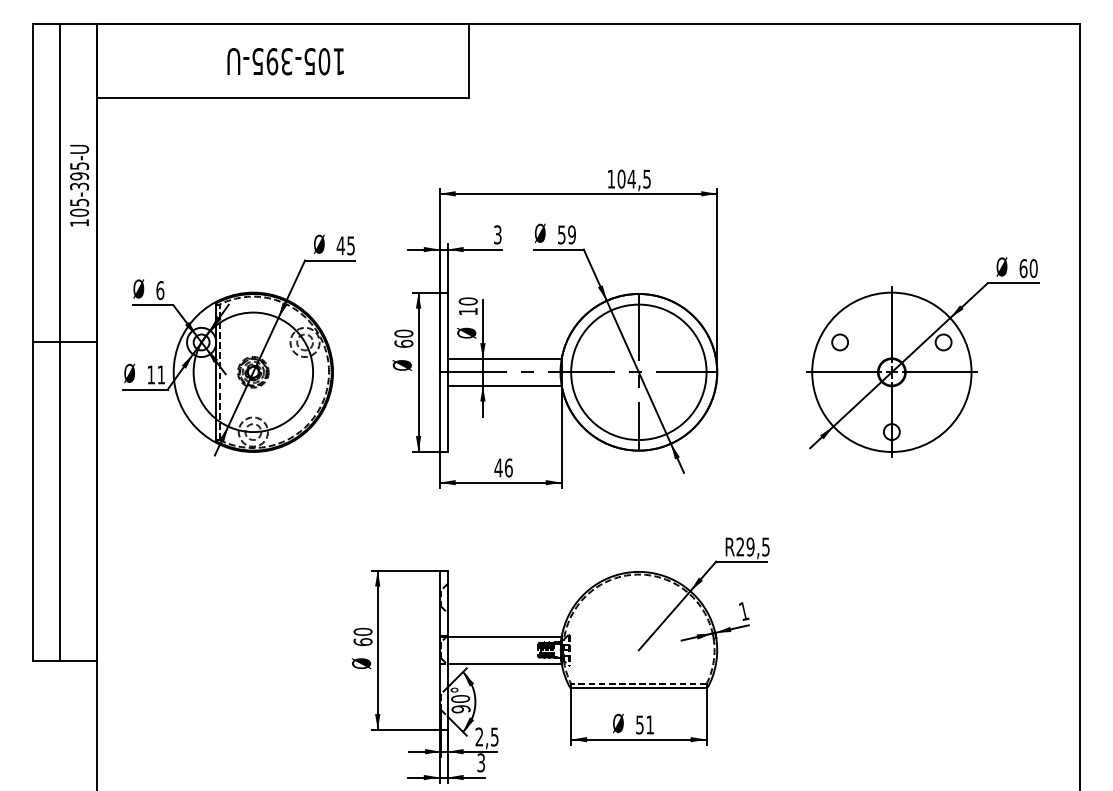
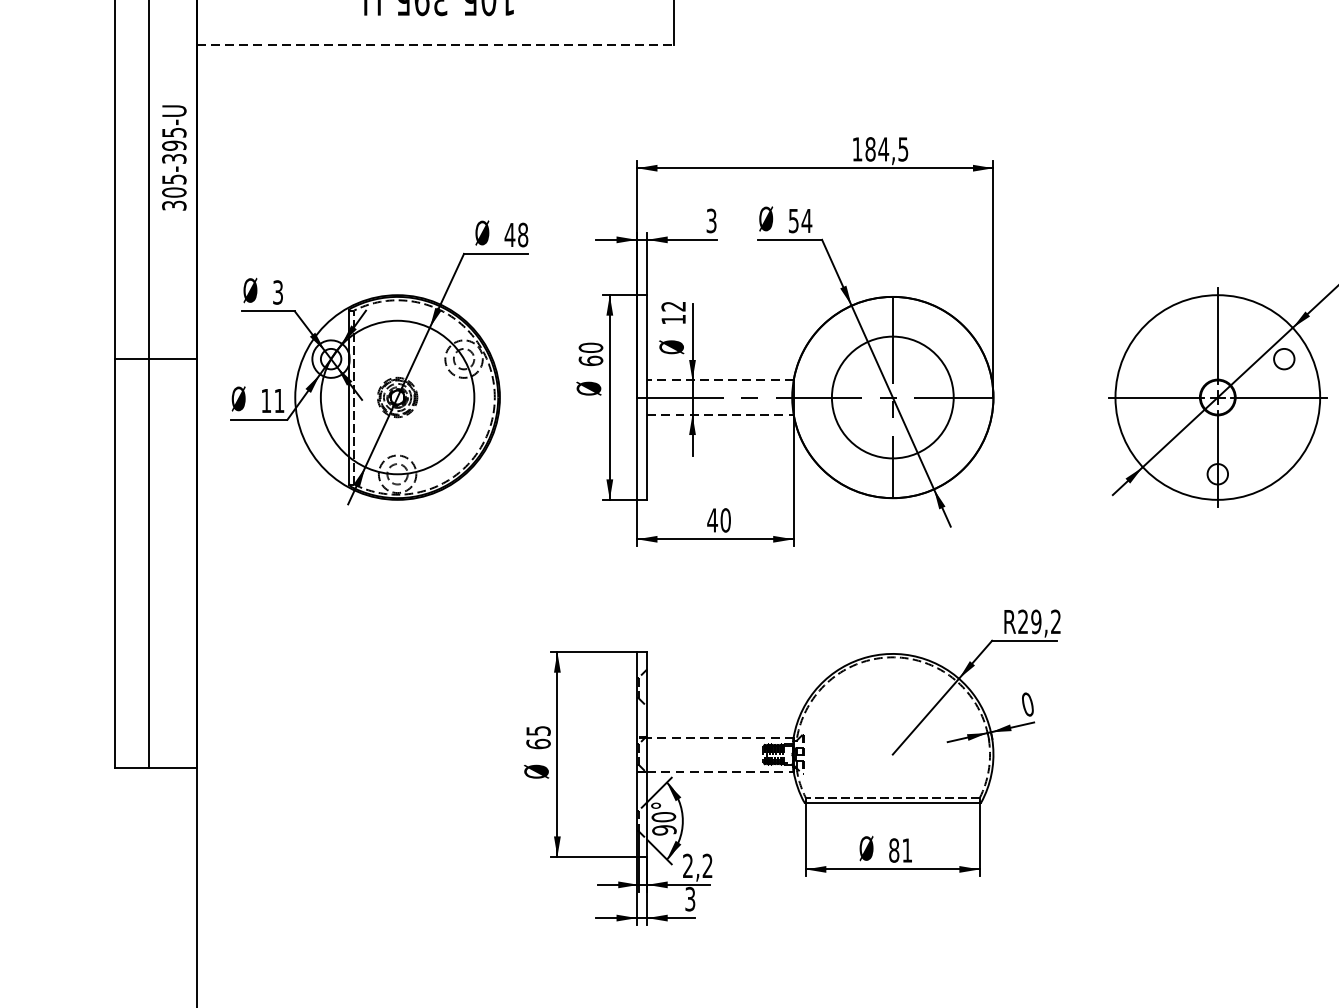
line: (282, 97) -> (435, 44), solid -> dashed
text: (621, 179) -> (870, 149), 104,5 -> 184,5
text: (79, 222) -> (174, 205), 105-395-U -> 305-395-U
text: (571, 234) -> (806, 220), 59 -> 54
text: (351, 245) -> (523, 234), 45 -> 48
text: (160, 290) -> (278, 292), 6 -> 3
text: (467, 301) -> (672, 306), 10 -> 12
circle: (839, 342) -> (1150, 359), removed
line: (504, 359) -> (720, 381), solid -> dashed
circle: (638, 372) -> (892, 397), size x0.7
line: (504, 385) -> (720, 414), solid -> dashed
text: (508, 467) -> (725, 519), 46 -> 40
text: (765, 546) -> (1055, 621), R29,5 -> R29,2
text: (744, 611) -> (1028, 704), 1 -> 0
text: (362, 631) -> (537, 730), 60 -> 65
line: (504, 636) -> (720, 736), solid -> dashed
line: (504, 663) -> (720, 771), solid -> dashed
text: (639, 724) -> (893, 849), 51 -> 81
text: (494, 736) -> (707, 865), 2,5 -> 2,2

